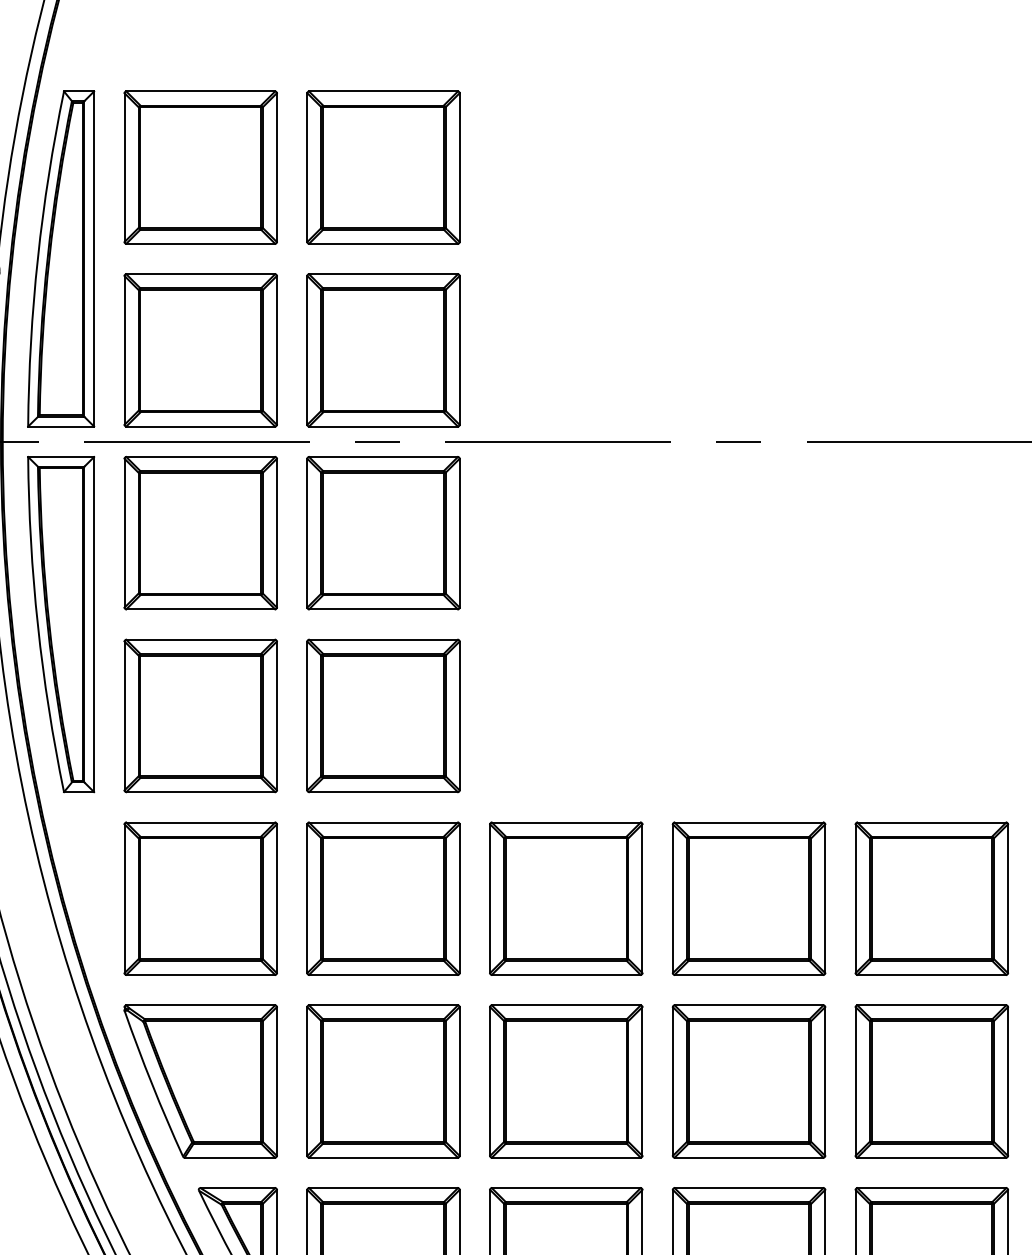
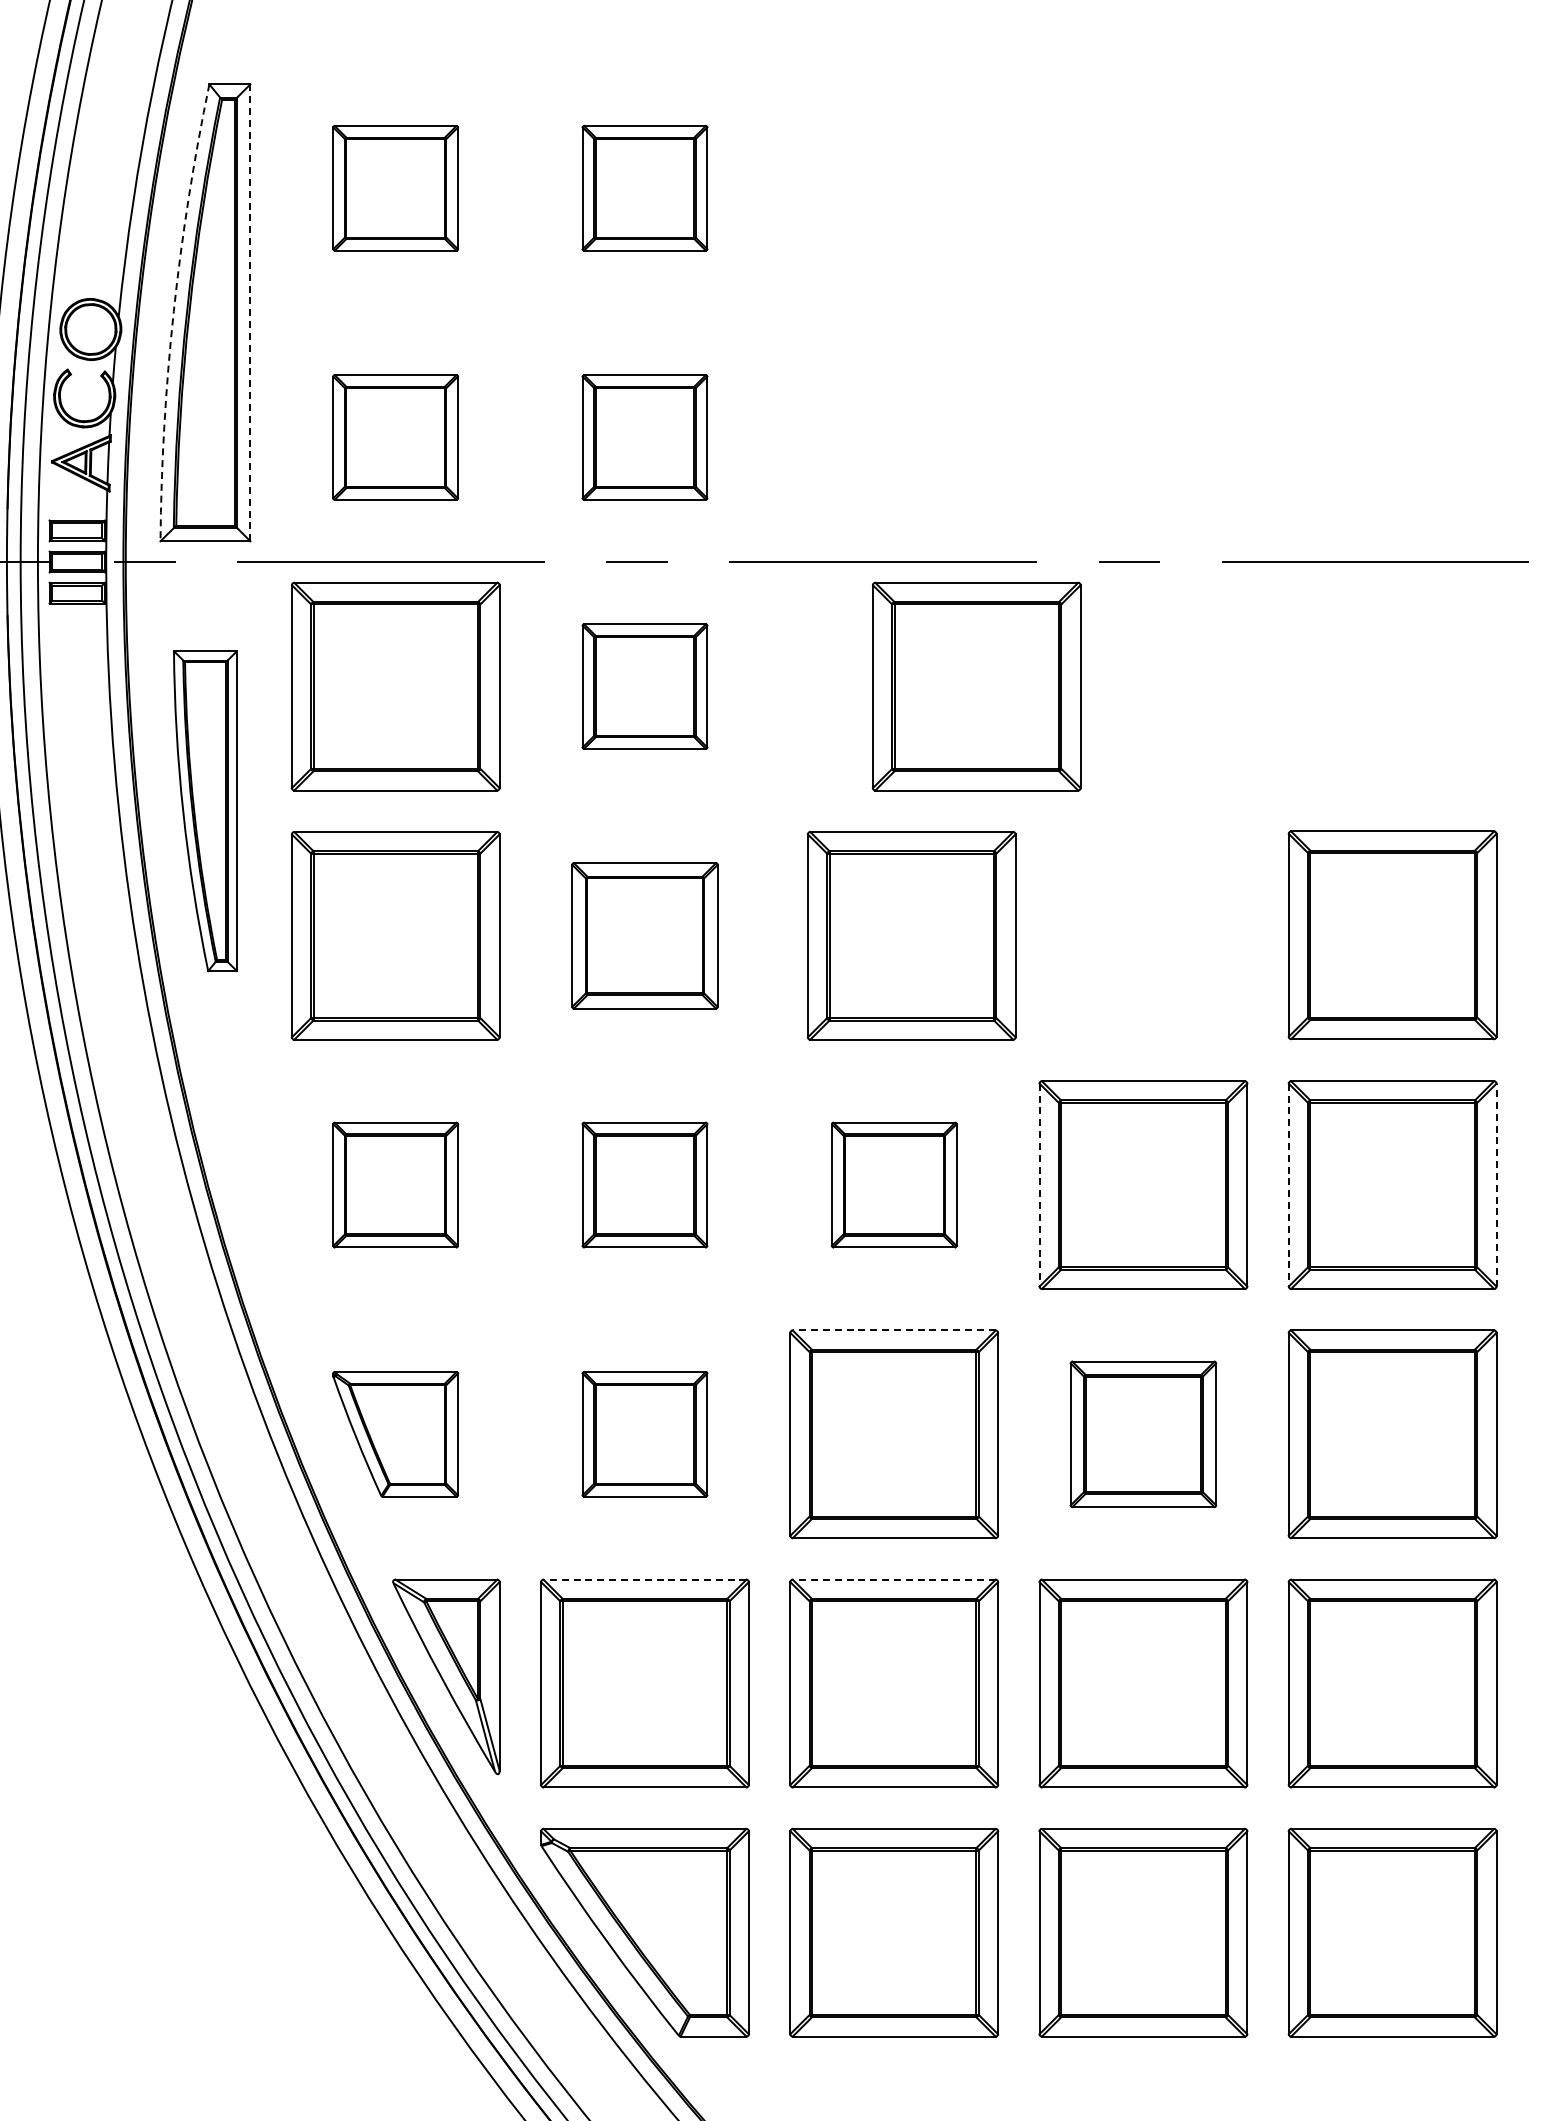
part: (200, 167) -> (395, 188), size x0.6
part: (383, 167) -> (644, 188), size x0.6
arc: (37, 258) -> (173, 311), solid -> dashed
line: (94, 258) -> (250, 312), solid -> dashed
part: (200, 350) -> (395, 437), size x0.6
part: (383, 350) -> (644, 437), size x0.6
part: (383, 533) -> (644, 686), size x0.6
part: (626, 533) -> (976, 686), added
part: (61, 624) -> (205, 810), size x0.7
part: (383, 715) -> (644, 935), size x0.7
part: (578, 715) -> (911, 935), added
part: (931, 715) -> (1392, 935), added
part: (200, 898) -> (395, 1184), size x0.6
part: (383, 898) -> (644, 1184), size x0.6
part: (566, 898) -> (894, 1184), size x0.6
line: (1008, 898) -> (1496, 1184), solid -> dashed
line: (672, 899) -> (1039, 1185), solid -> dashed
line: (855, 899) -> (1288, 1185), solid -> dashed
line: (565, 1005) -> (893, 1330), solid -> dashed
part: (200, 1081) -> (395, 1434), size x0.6
part: (383, 1081) -> (644, 1434), size x0.6
part: (749, 1081) -> (1143, 1434), size x0.7
line: (383, 1187) -> (644, 1579), solid -> dashed
line: (565, 1187) -> (893, 1579), solid -> dashed

